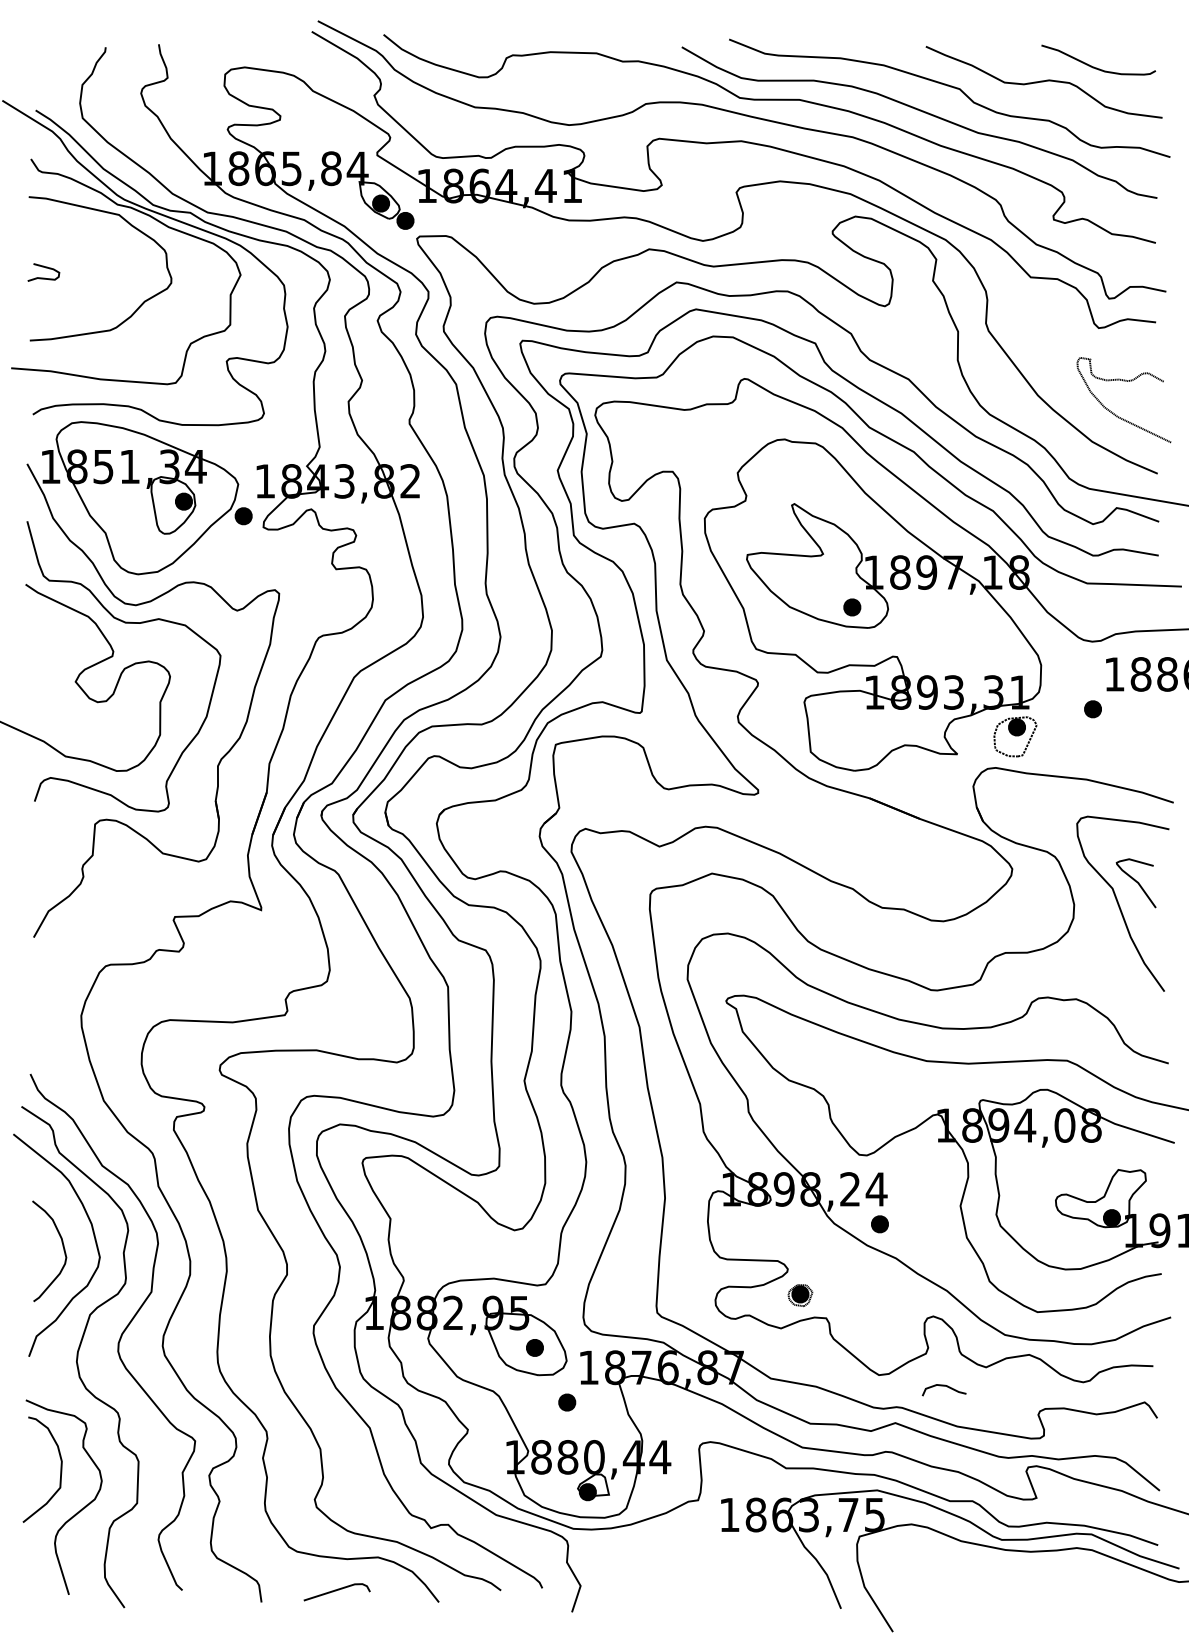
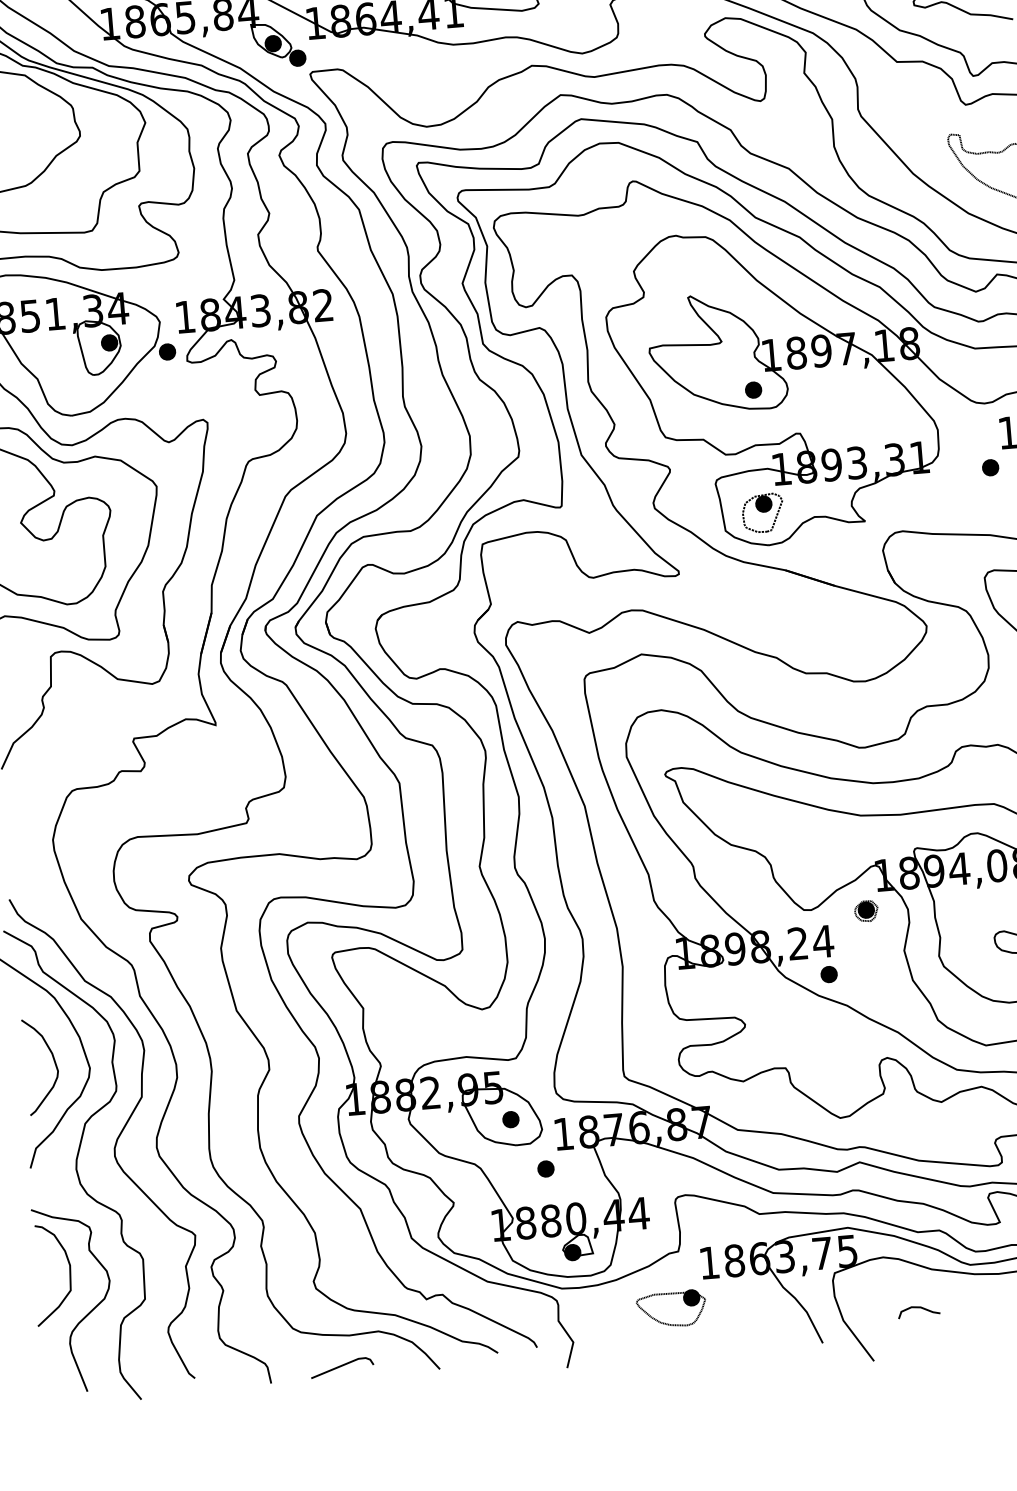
part: (1015, 736) -> (763, 512), moved
part: (800, 1295) -> (866, 911), moved
curve: (944, 1386) -> (918, 1308), moved
part: (685, 1560) -> (671, 1309), added

